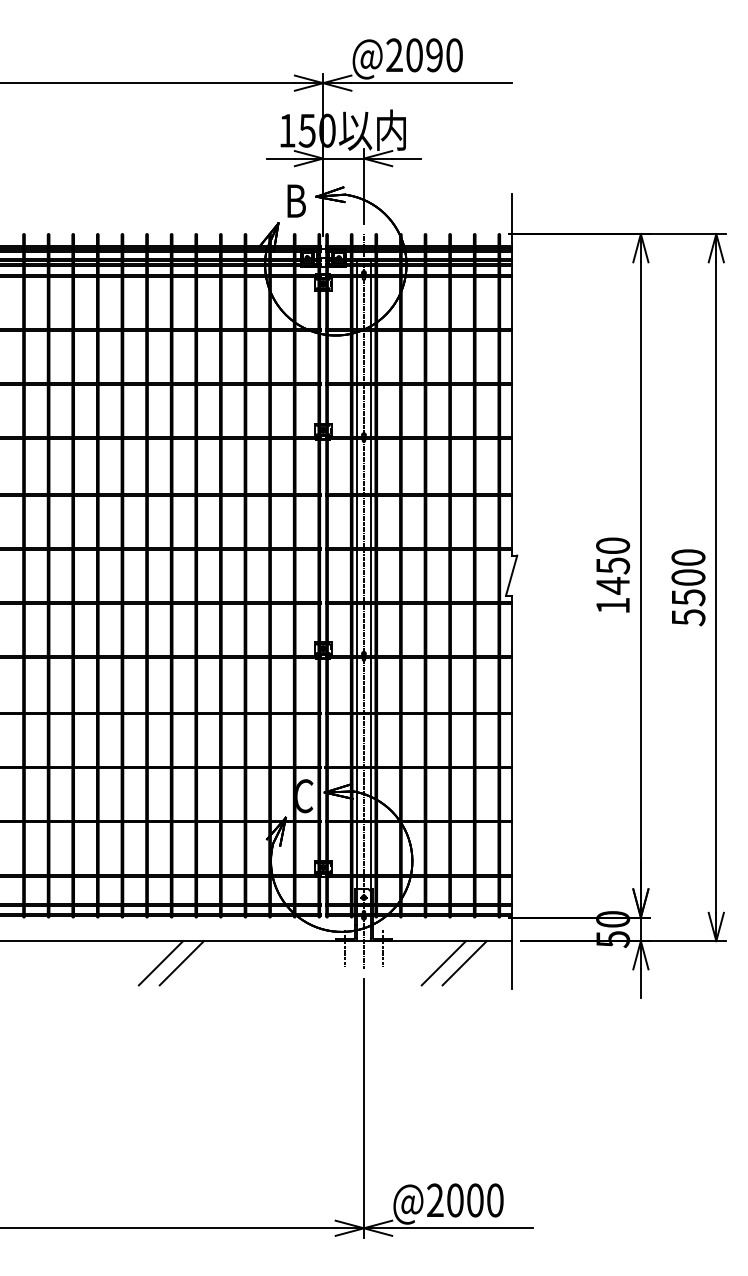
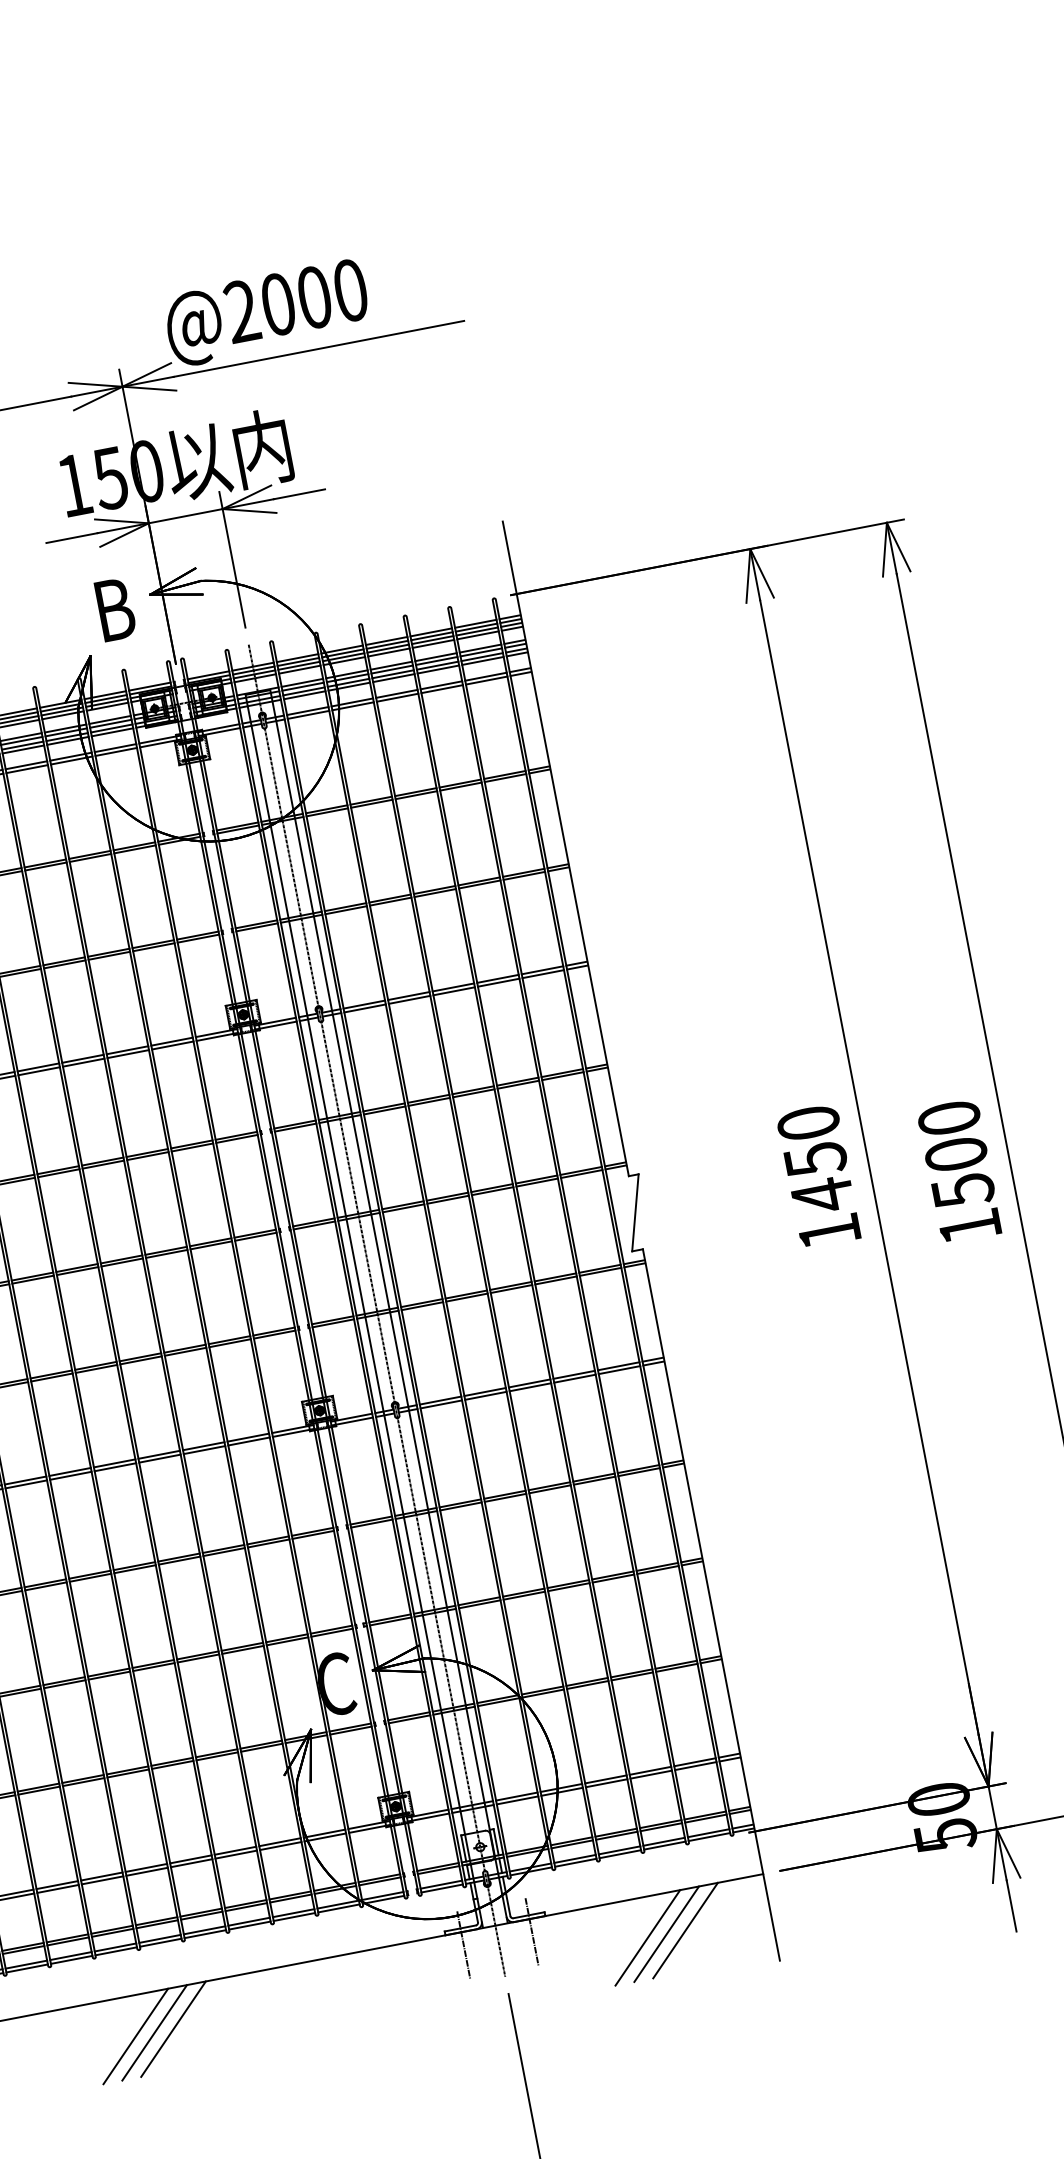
text: (434, 55) -> (314, 297), @2090 -> @2000
text: (688, 617) -> (970, 1226), 5500 -> 1500
line: (171, 963) -> (154, 2033), added
line: (454, 963) -> (667, 1934), added

